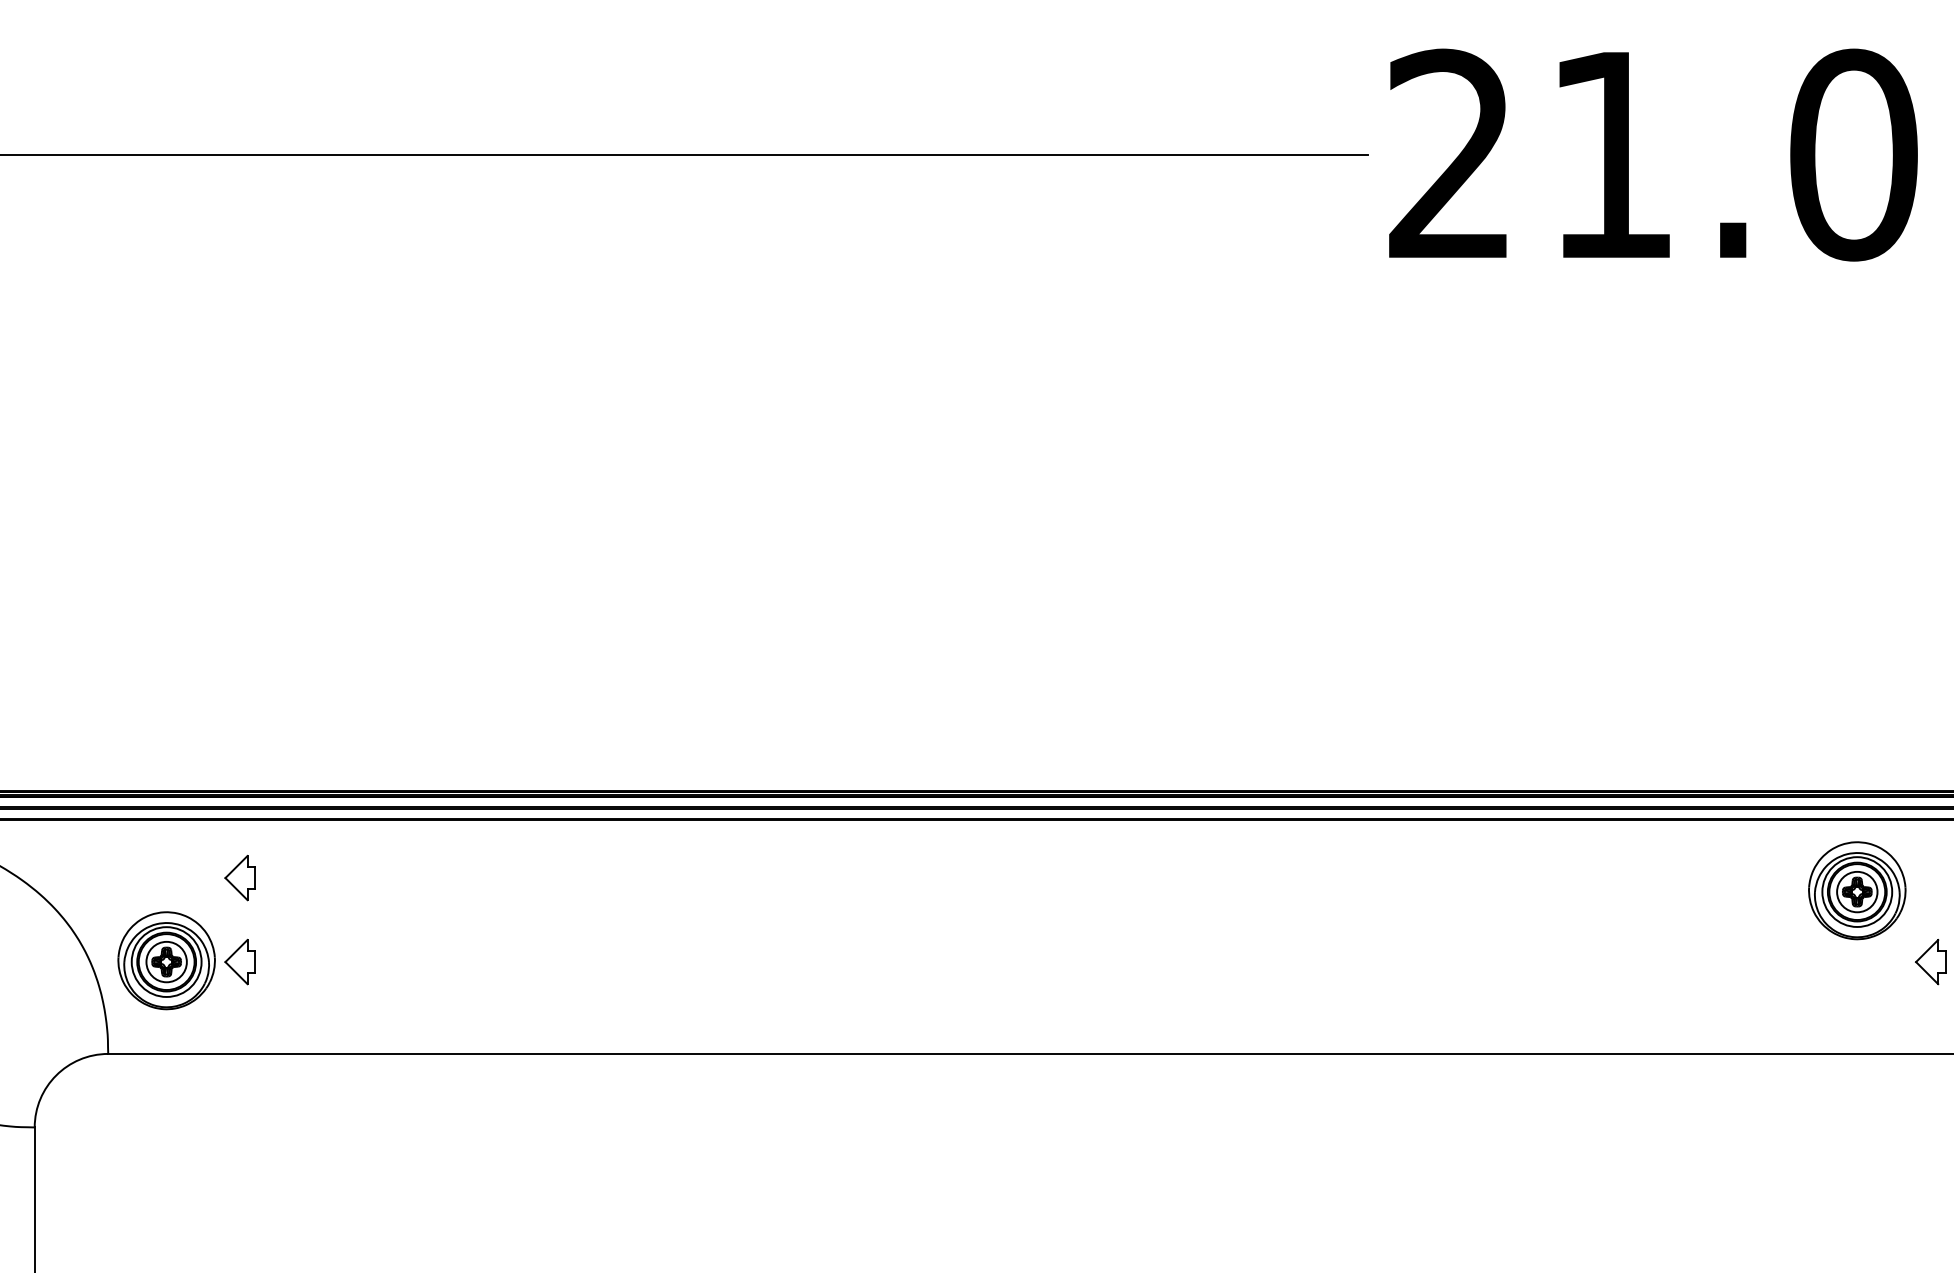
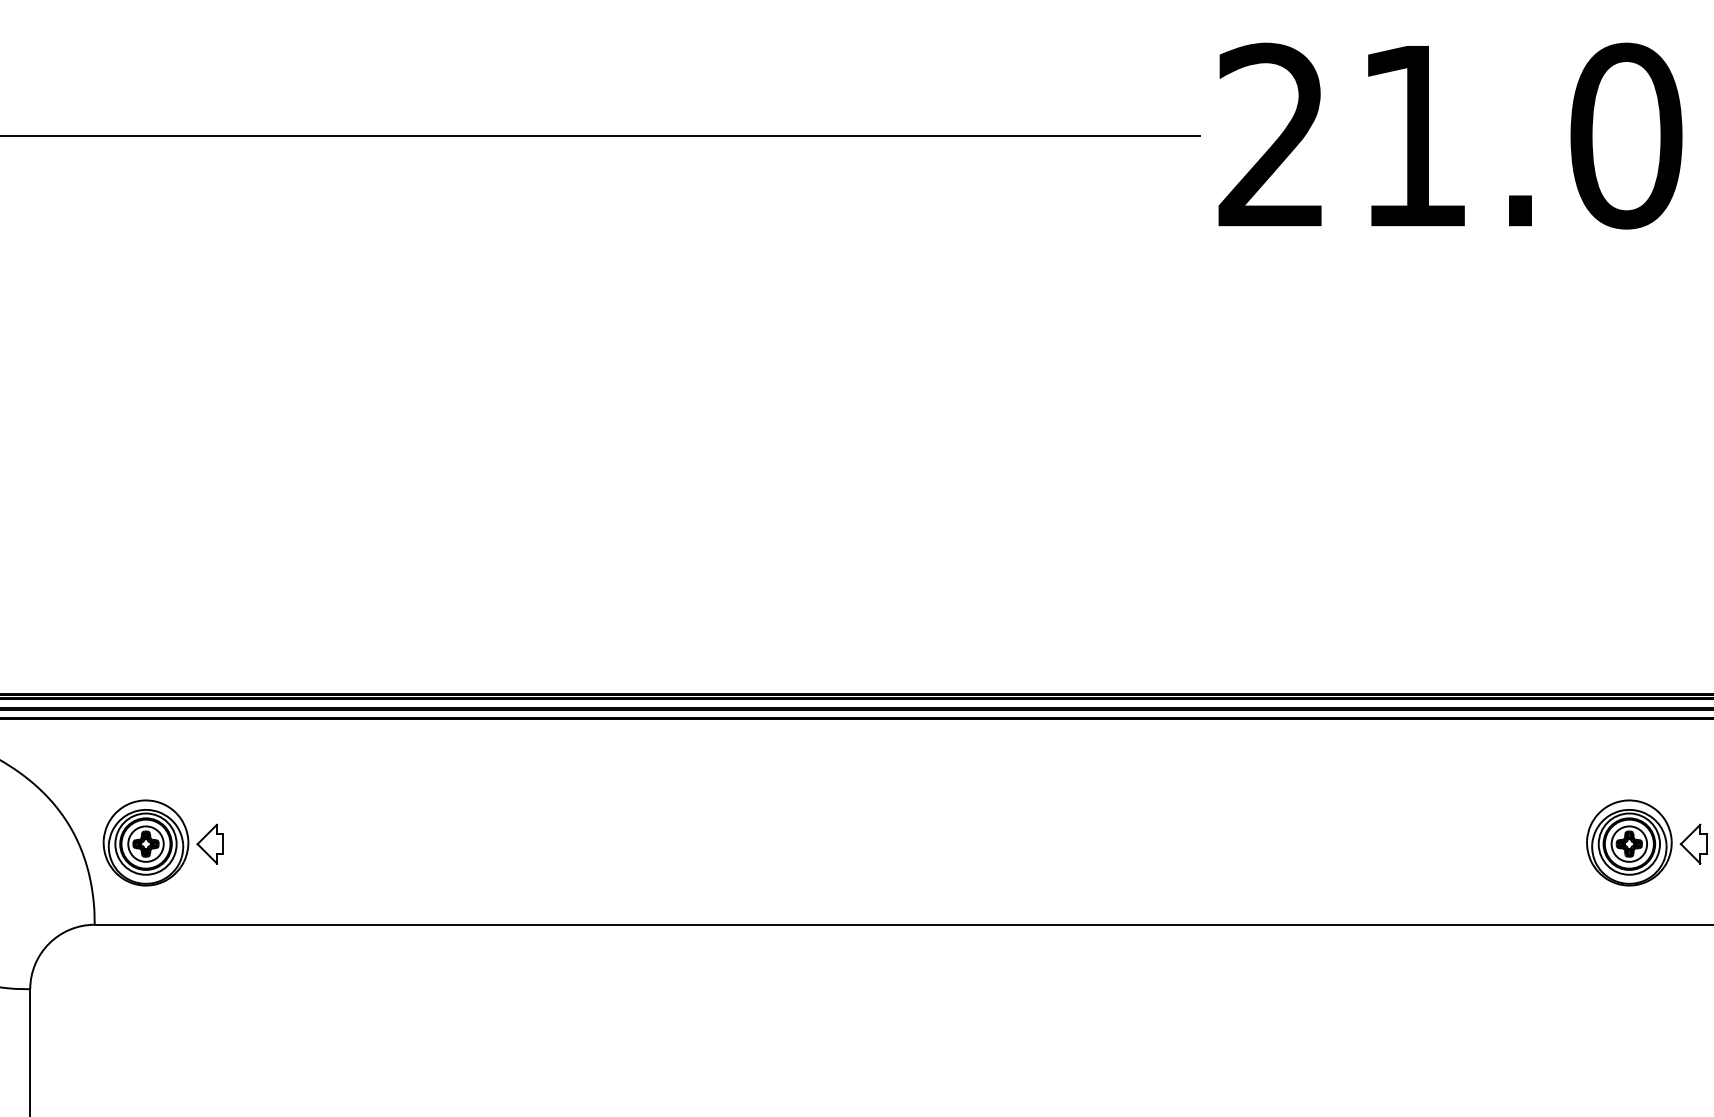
part: (239, 878) -> (209, 770), removed
part: (1857, 890) -> (1629, 842), moved

